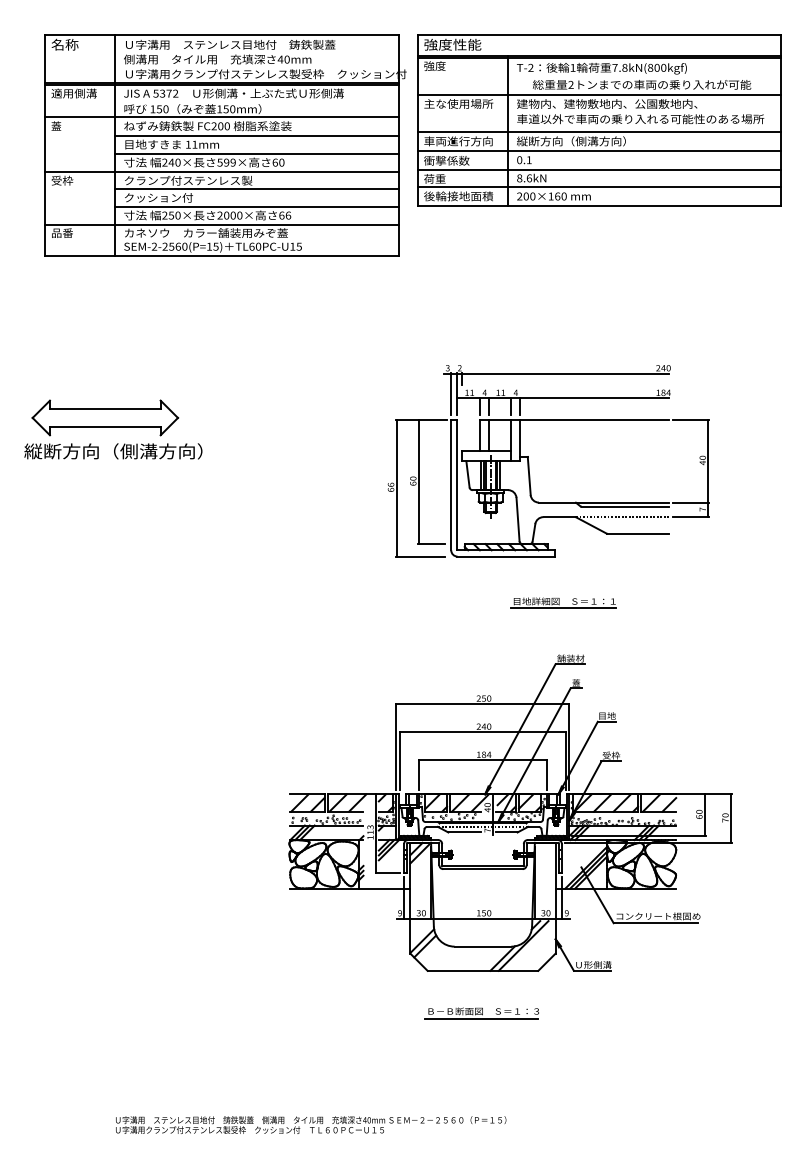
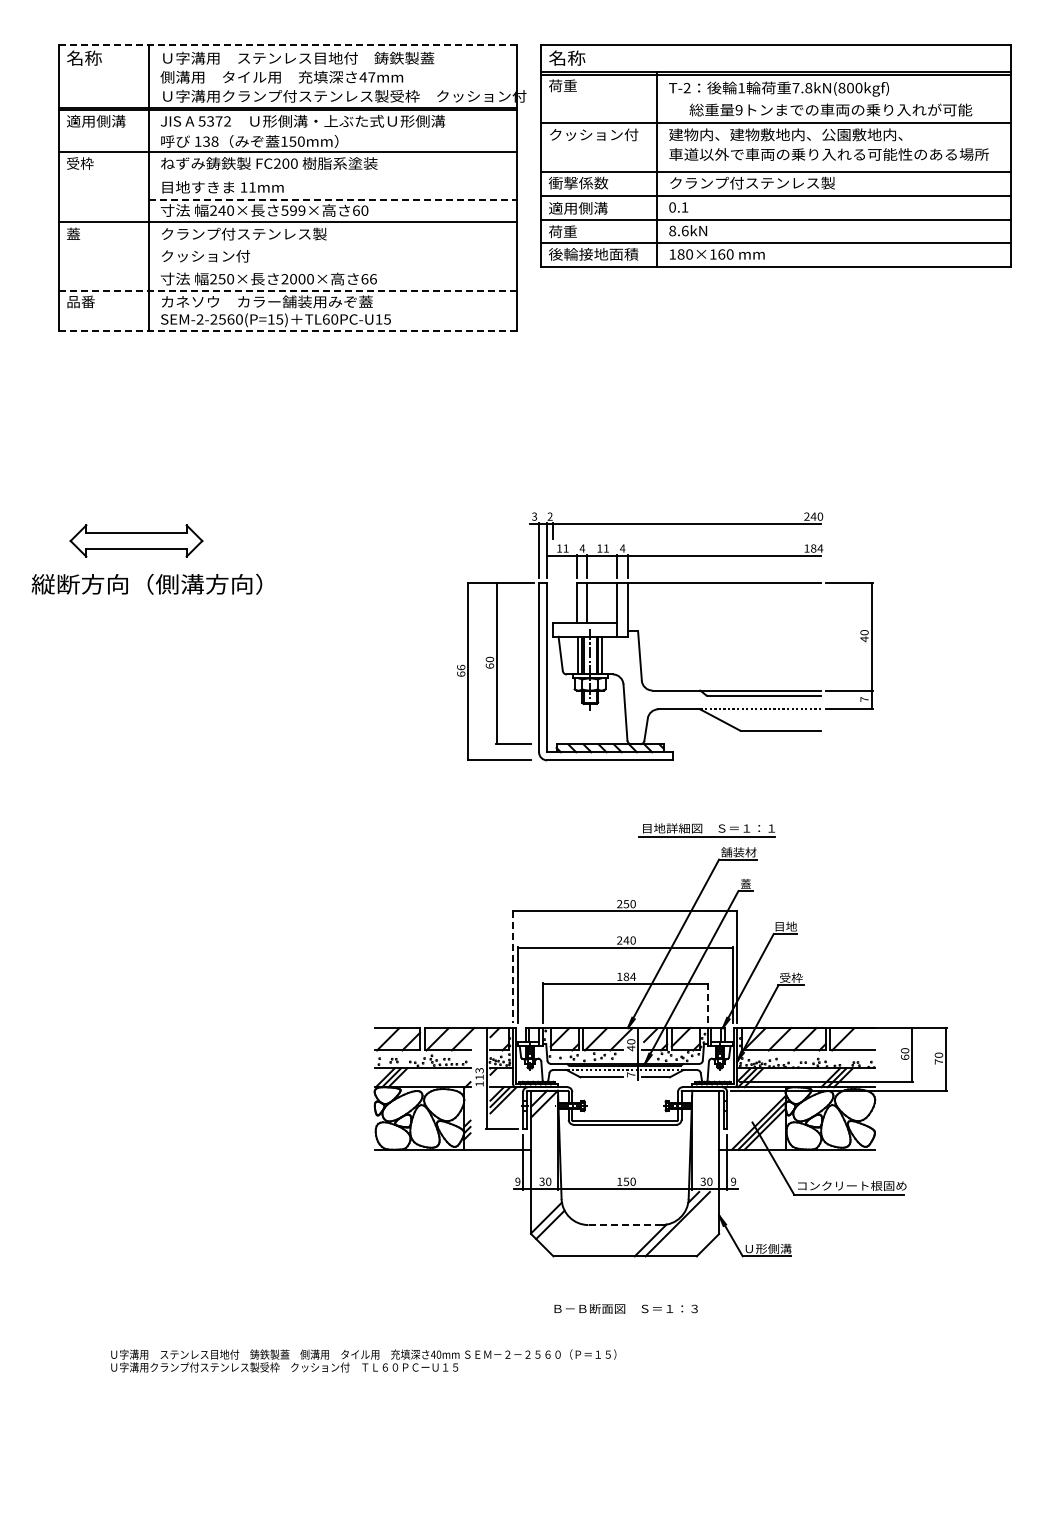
line: (222, 34) -> (287, 45), solid -> dashed
text: (453, 44) -> (586, 57), 強度性能 -> 名称
text: (286, 59) -> (371, 77), 40mm -> 47mm
text: (434, 65) -> (562, 85), 強度 -> 荷重
text: (570, 85) -> (738, 110), 2 -> 9
text: (458, 103) -> (593, 134), 主な使用場所 -> クッション付
text: (162, 109) -> (210, 141), 150 -> 138
text: (62, 126) -> (80, 163), 蓋 -> 受枠
line: (256, 136) -> (332, 176), removed
text: (457, 140) -> (592, 182), 車両進行方向 -> 衝撃係数
text: (580, 140) -> (751, 182), 縦断方向（側溝方向） -> クランプ付ステンレス製
line: (256, 153) -> (332, 199), solid -> dashed
text: (446, 160) -> (577, 207), 衝撃係数 -> 適用側溝
text: (62, 180) -> (80, 233), 受枠 -> 蓋
line: (256, 189) -> (332, 245), removed
text: (522, 196) -> (676, 254), 200×160 -> 180×160
line: (256, 207) -> (332, 268), removed
line: (222, 224) -> (287, 290), solid -> dashed
line: (222, 256) -> (287, 331), solid -> dashed
part: (105, 417) -> (136, 540), size x0.7
part: (528, 460) -> (639, 636), moved
part: (562, 603) -> (706, 830), moved
line: (396, 747) -> (513, 967), solid -> dashed
line: (546, 775) -> (707, 1003), solid -> dashed
line: (669, 804) -> (866, 1041), removed
line: (483, 946) -> (625, 1225), solid -> dashed
line: (481, 1018) -> (623, 1318), removed
text: (310, 1124) -> (363, 1360), moved

